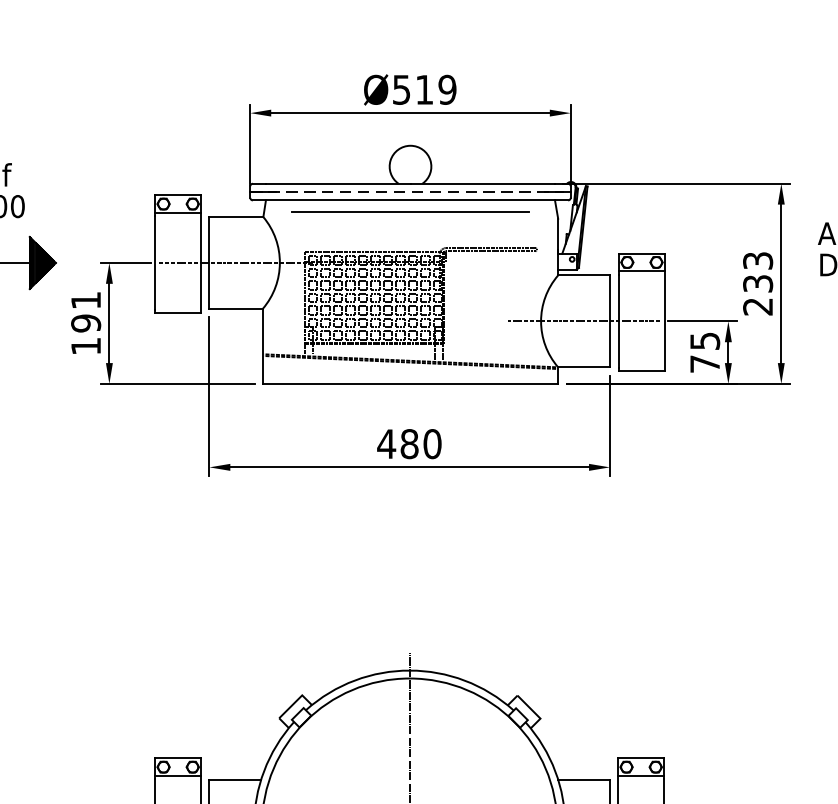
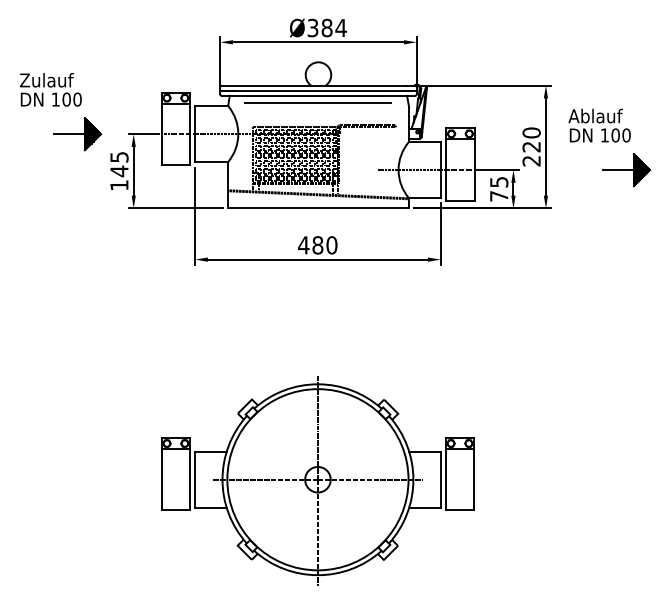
text: (425, 88) -> (327, 27), Ø519 -> Ø384
line: (407, 191) -> (316, 90), dashed -> solid
text: (757, 271) -> (531, 139), 233 -> 220
text: (86, 312) -> (119, 164), 191 -> 145

